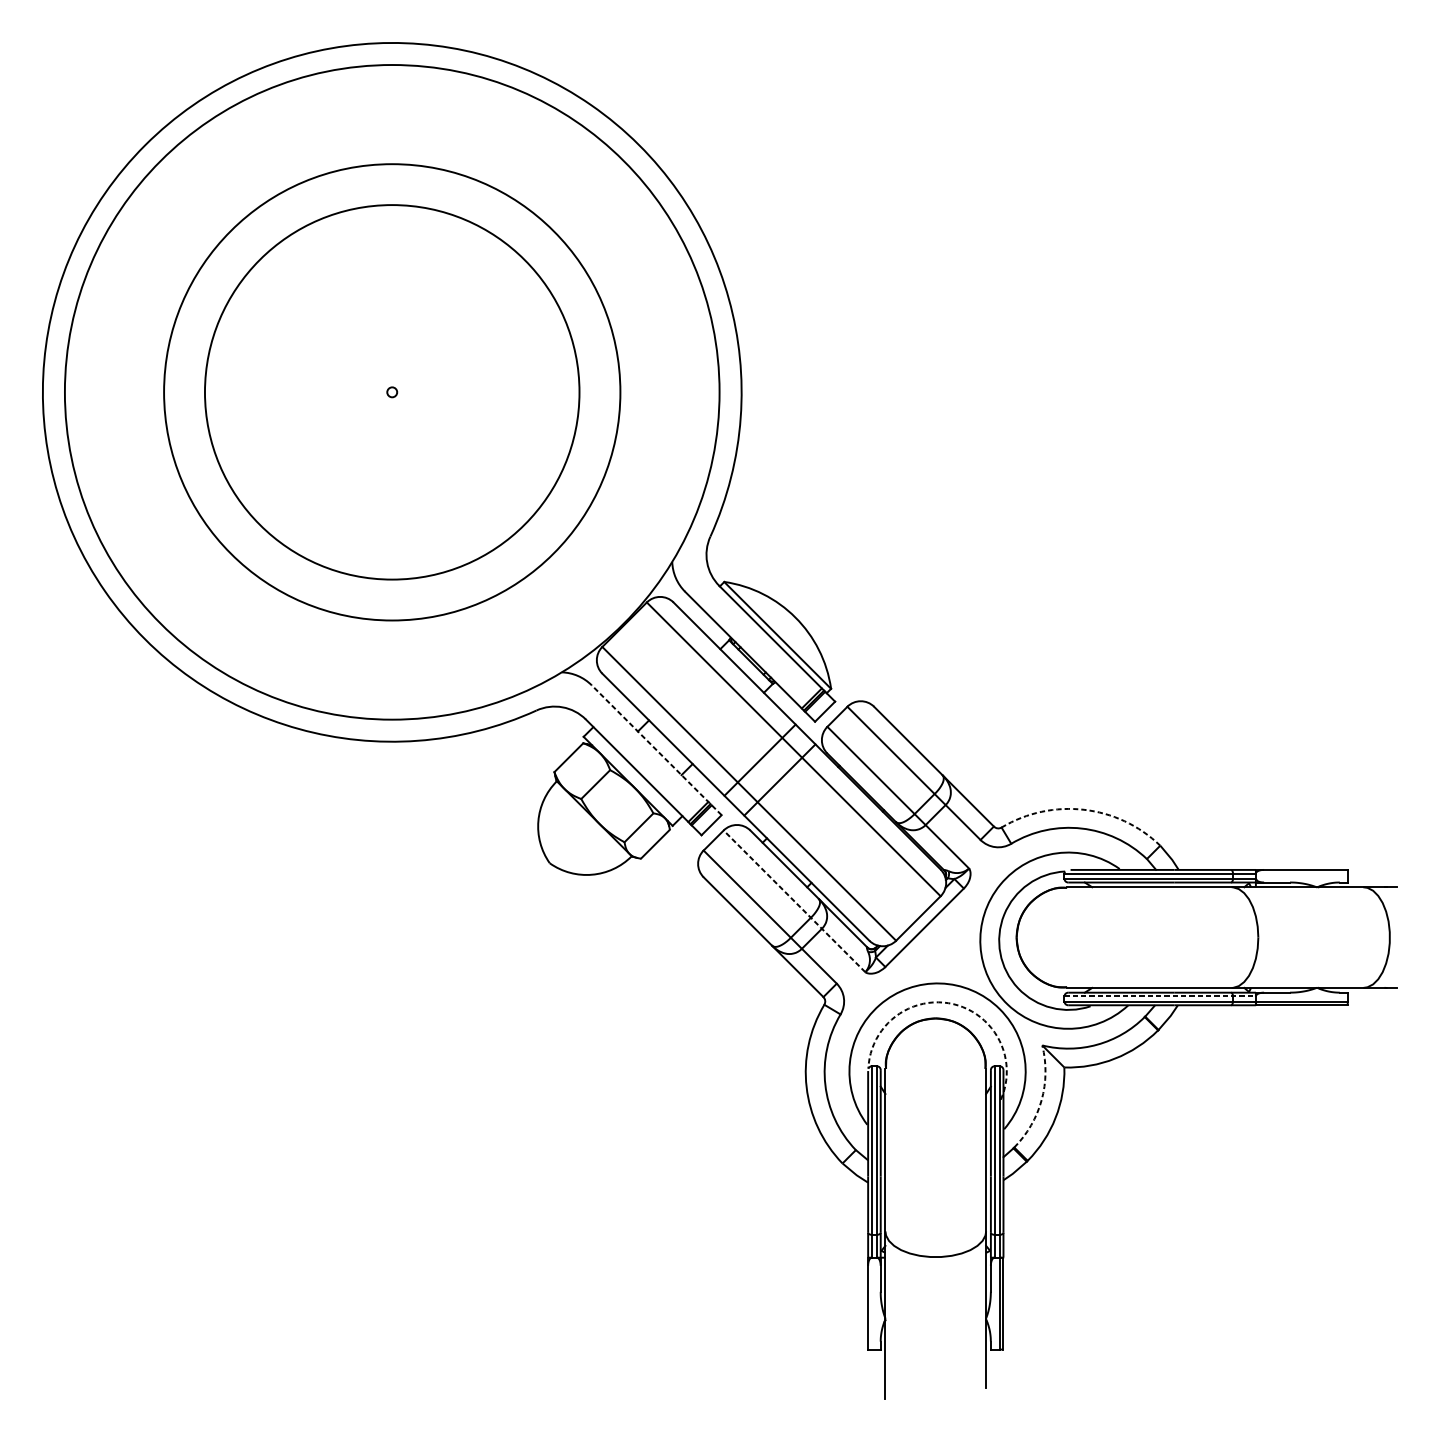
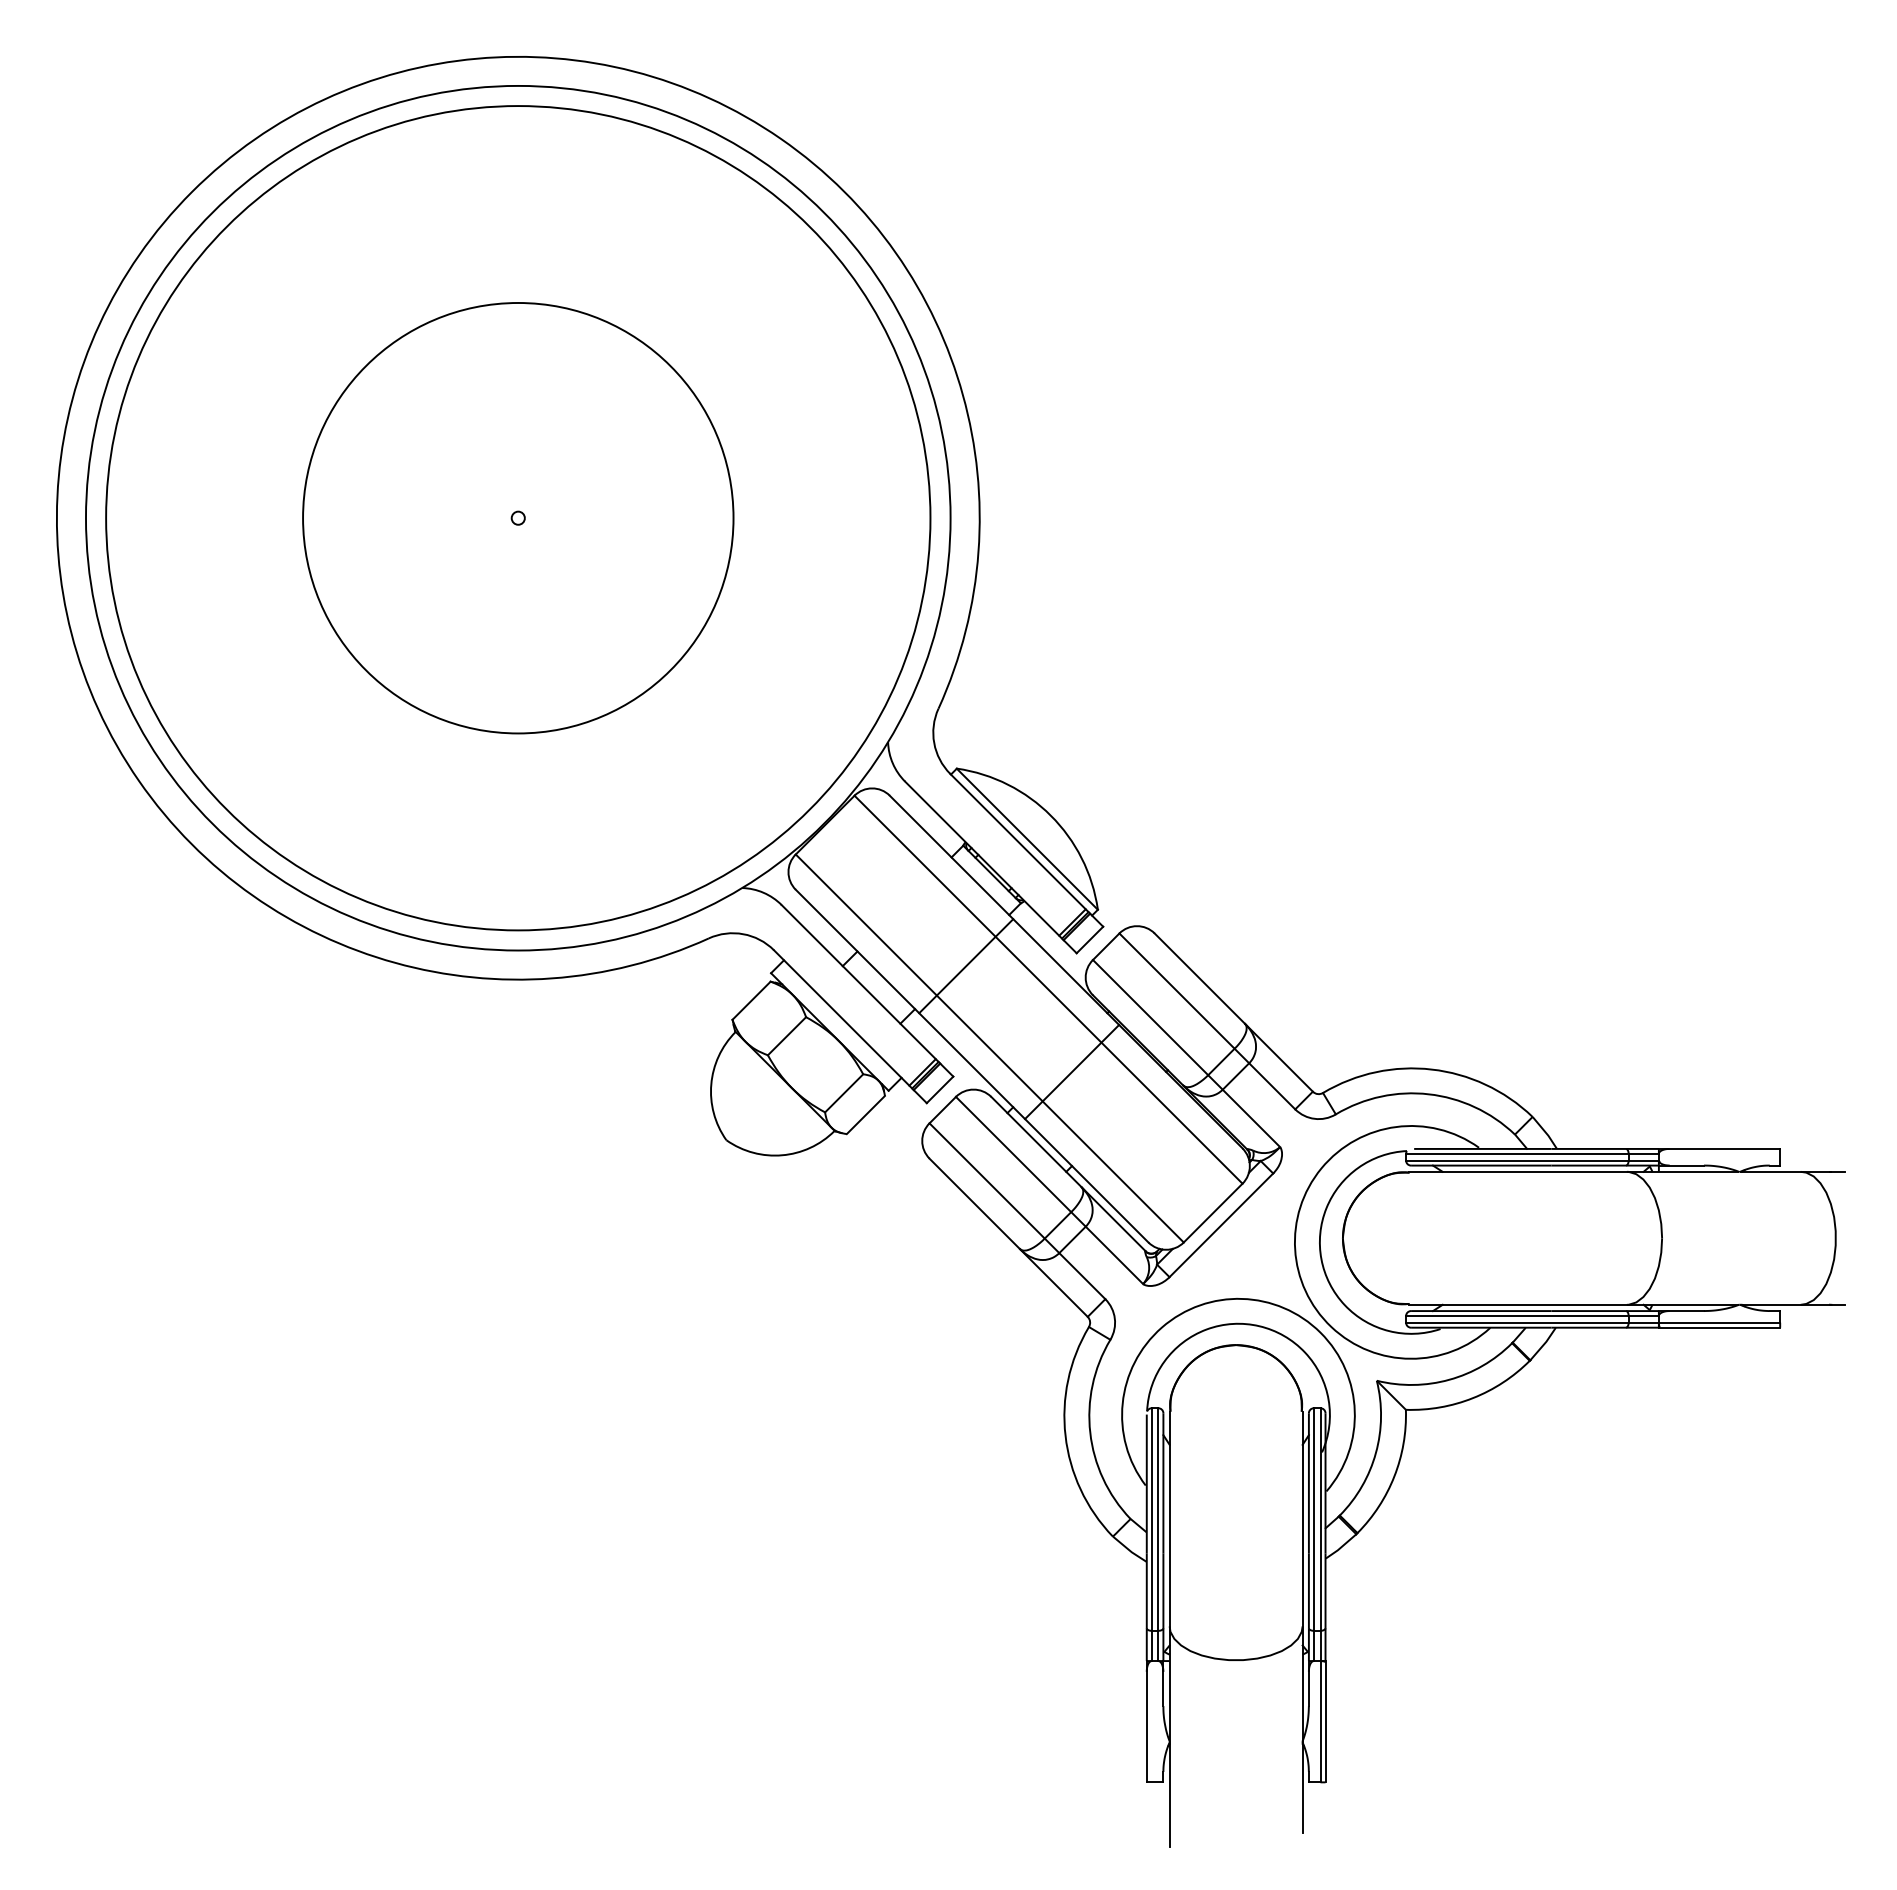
circle: (392, 392) -> (518, 518), size x0.71
circle: (392, 392) -> (518, 518), size x1.67
line: (656, 749) -> (867, 990), dashed -> solid
line: (760, 760) -> (1072, 1072), moved
line: (780, 780) -> (966, 966), moved
arc: (1083, 809) -> (1431, 1069), dashed -> solid
line: (794, 901) -> (1049, 1190), dashed -> solid
line: (1160, 996) -> (1532, 1316), dashed -> solid
arc: (953, 1004) -> (1259, 1326), dashed -> solid
arc: (1041, 1099) -> (1375, 1452), dashed -> solid

